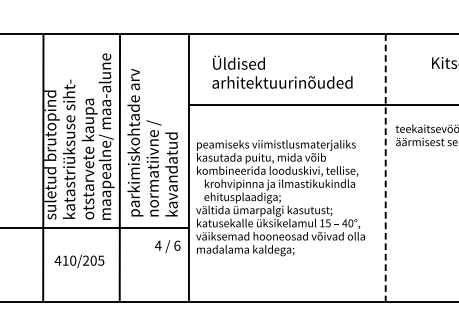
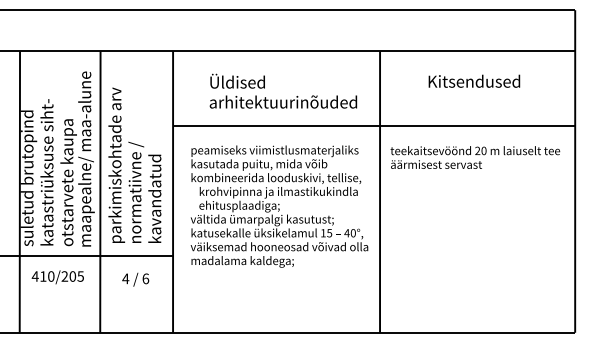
text: (282, 71) -> (283, 90), moved
line: (386, 168) -> (380, 192), dashed -> solid
text: (280, 197) -> (279, 206), moved
text: (167, 246) -> (135, 279), moved
text: (79, 261) -> (57, 277), moved

